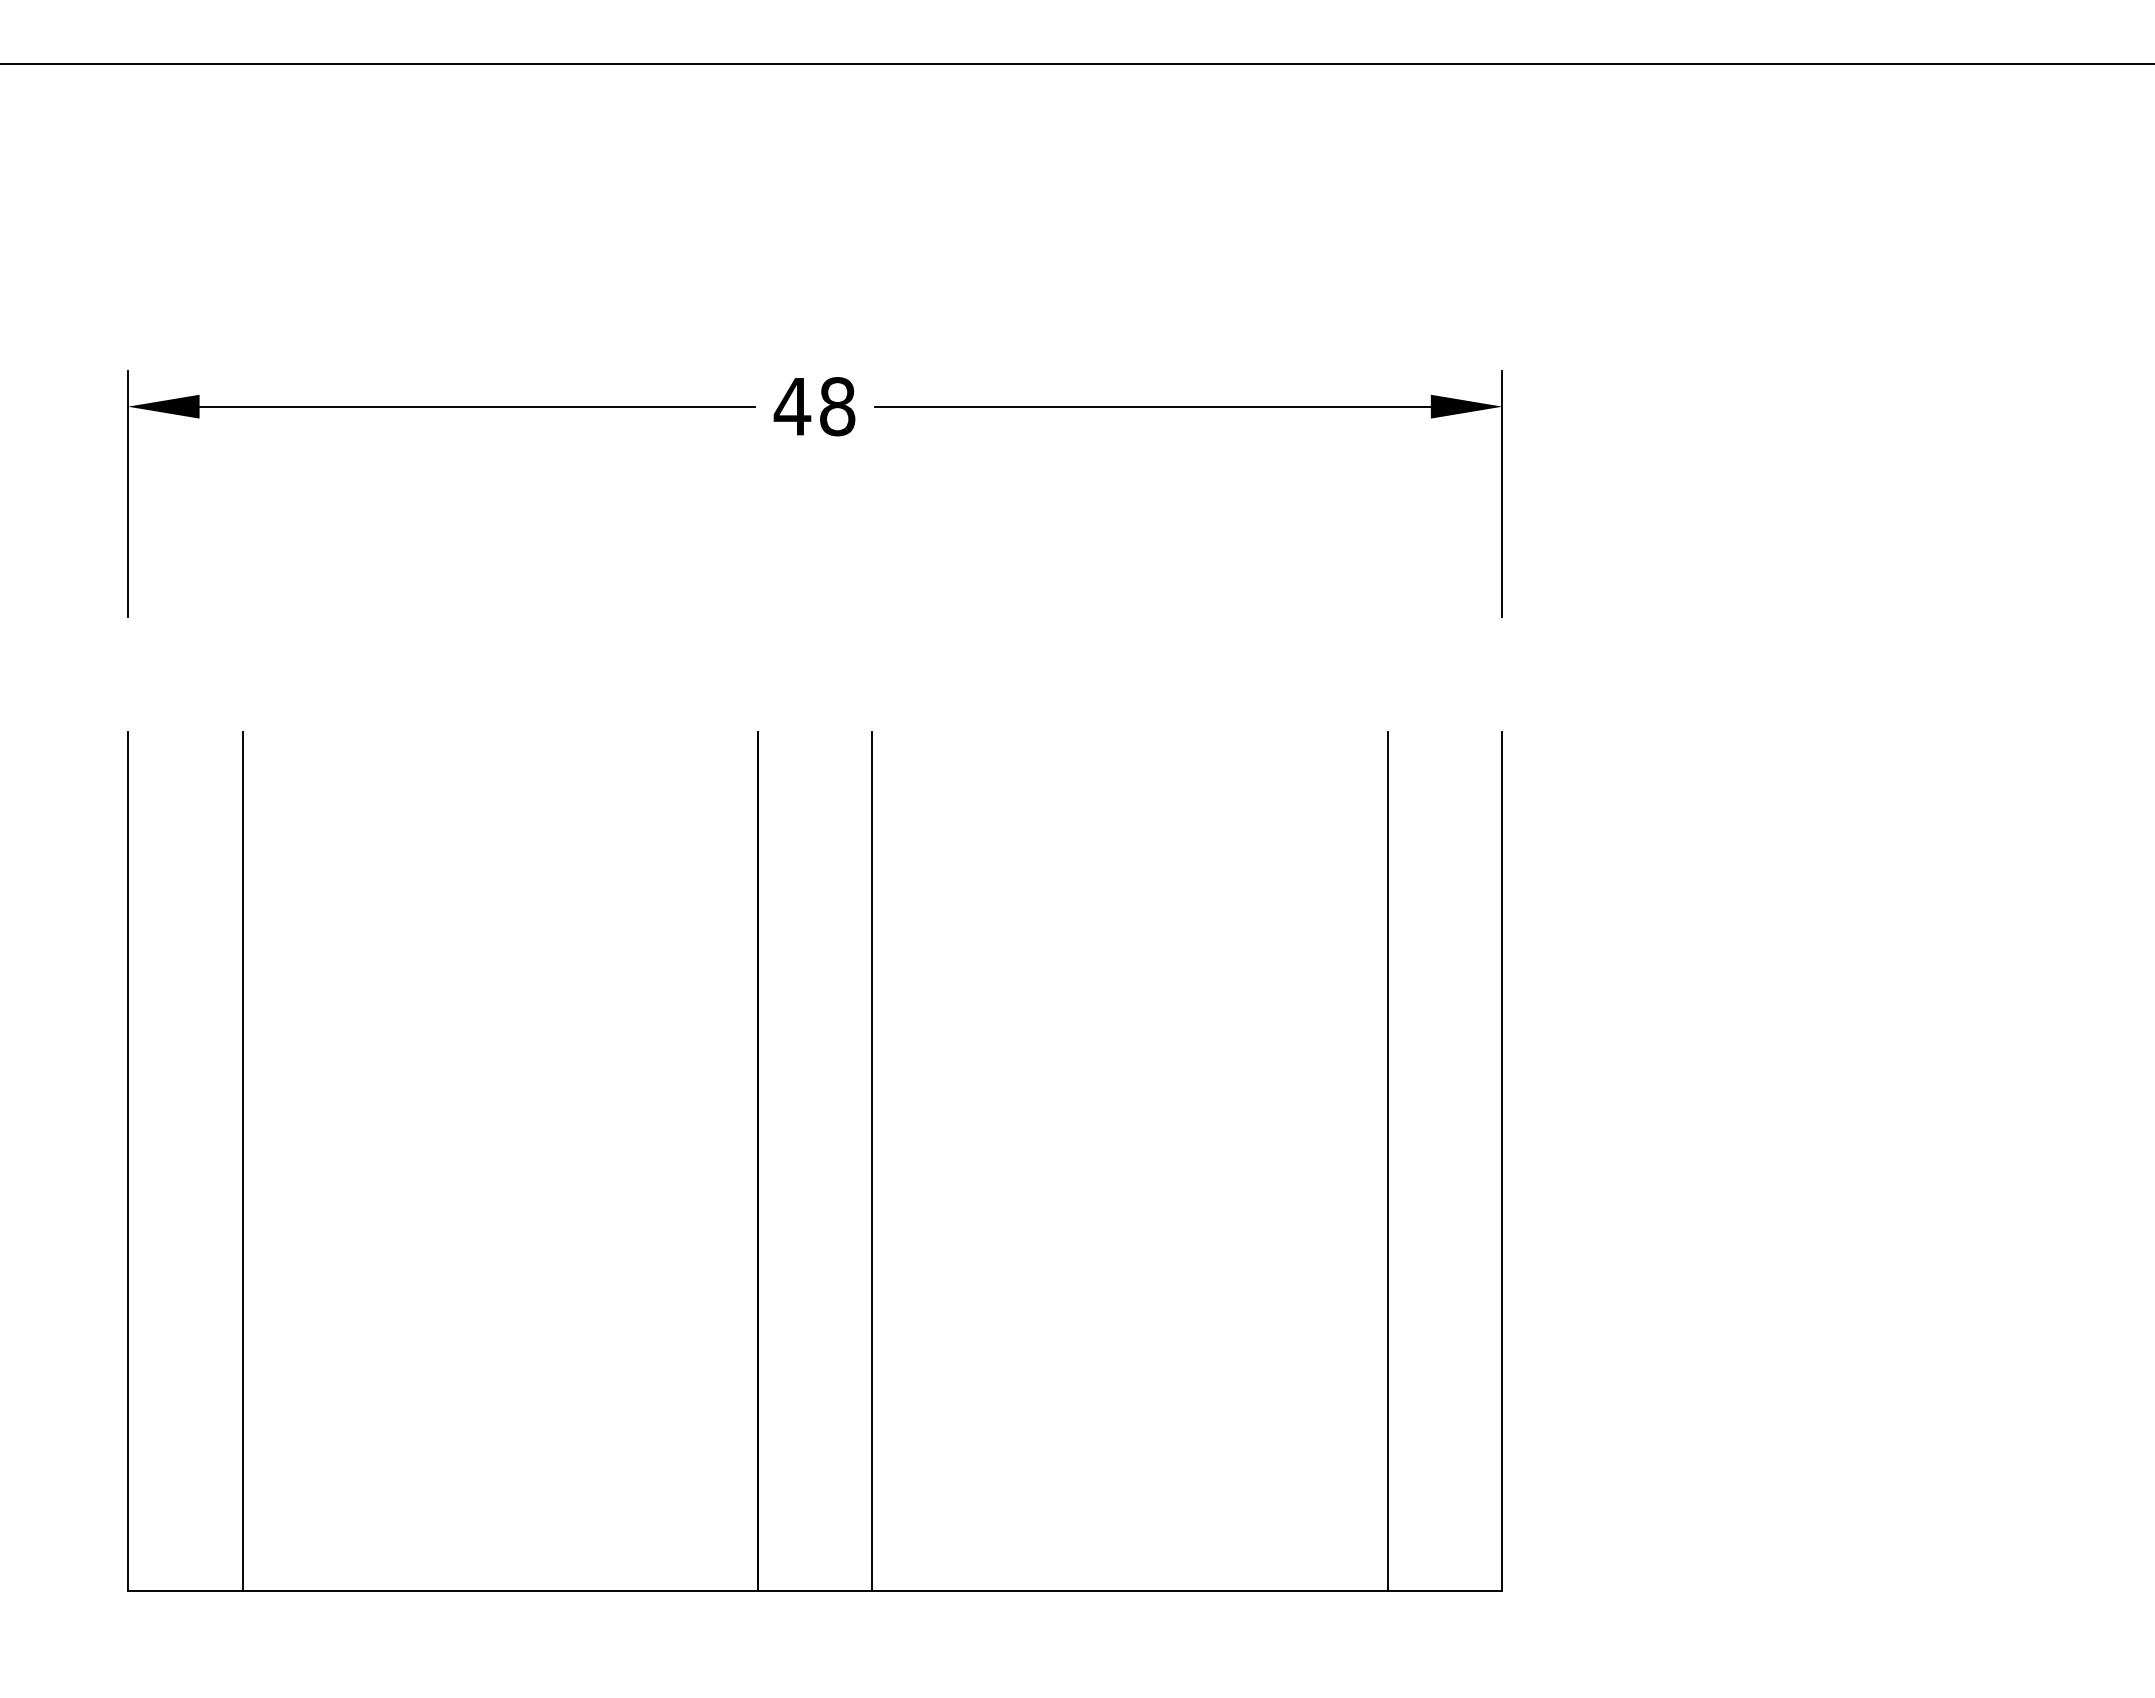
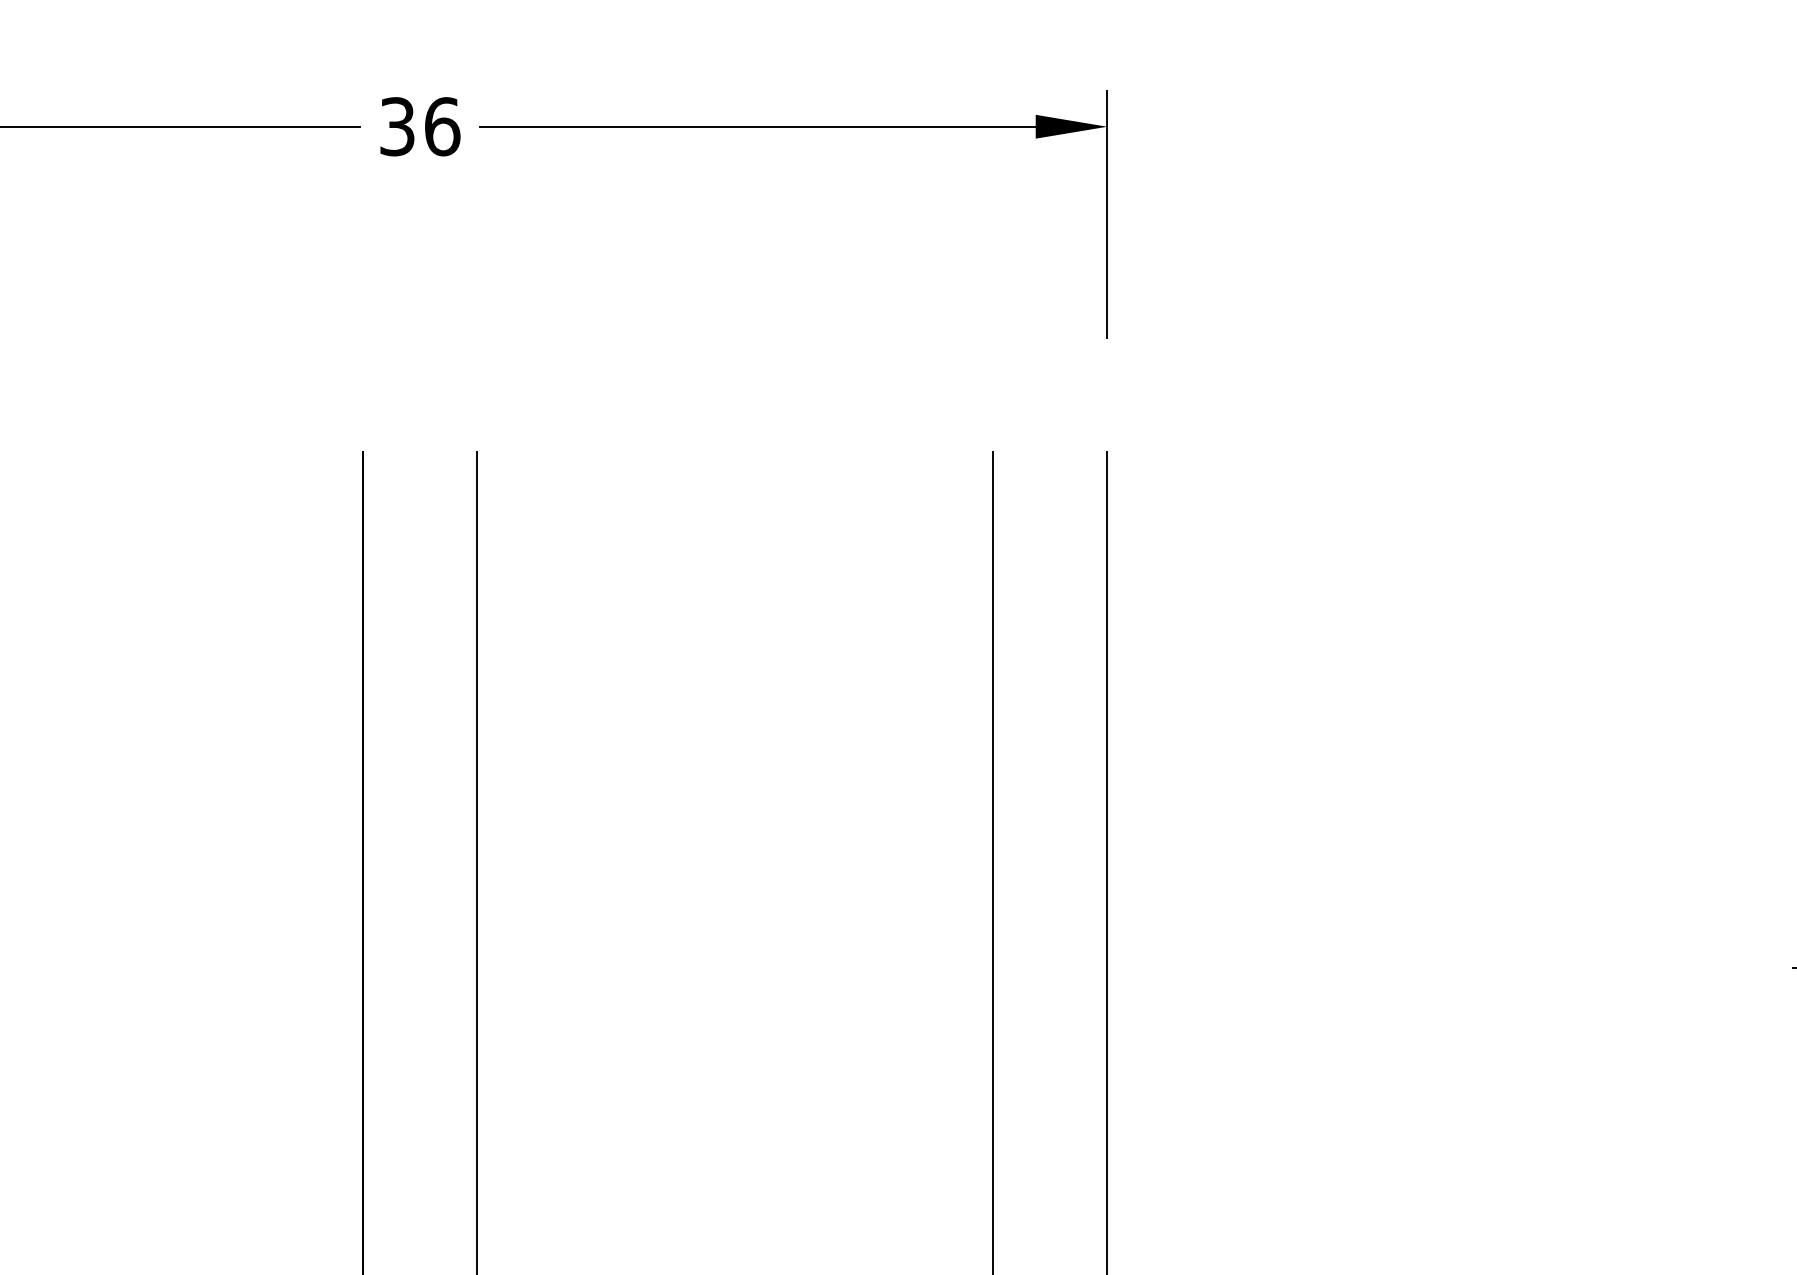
text: (814, 406) -> (419, 126), 48 -> 36

